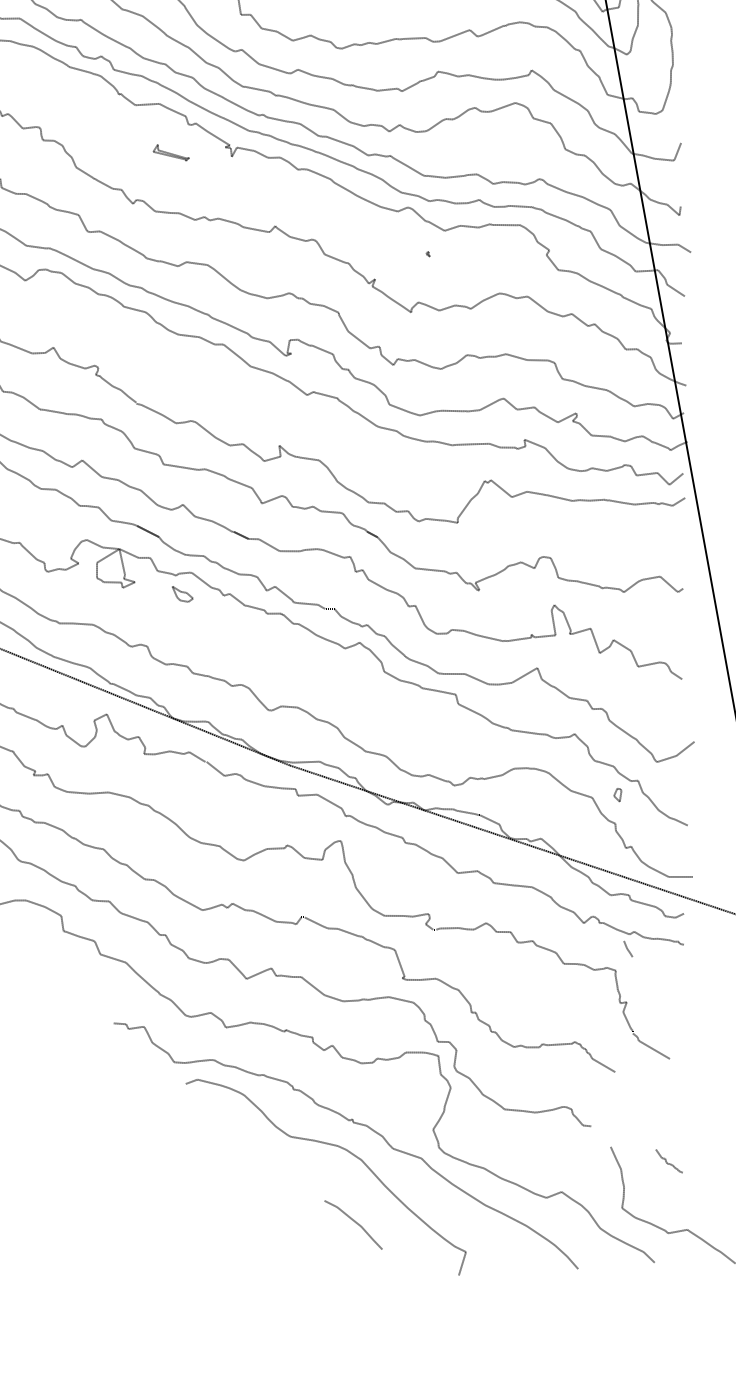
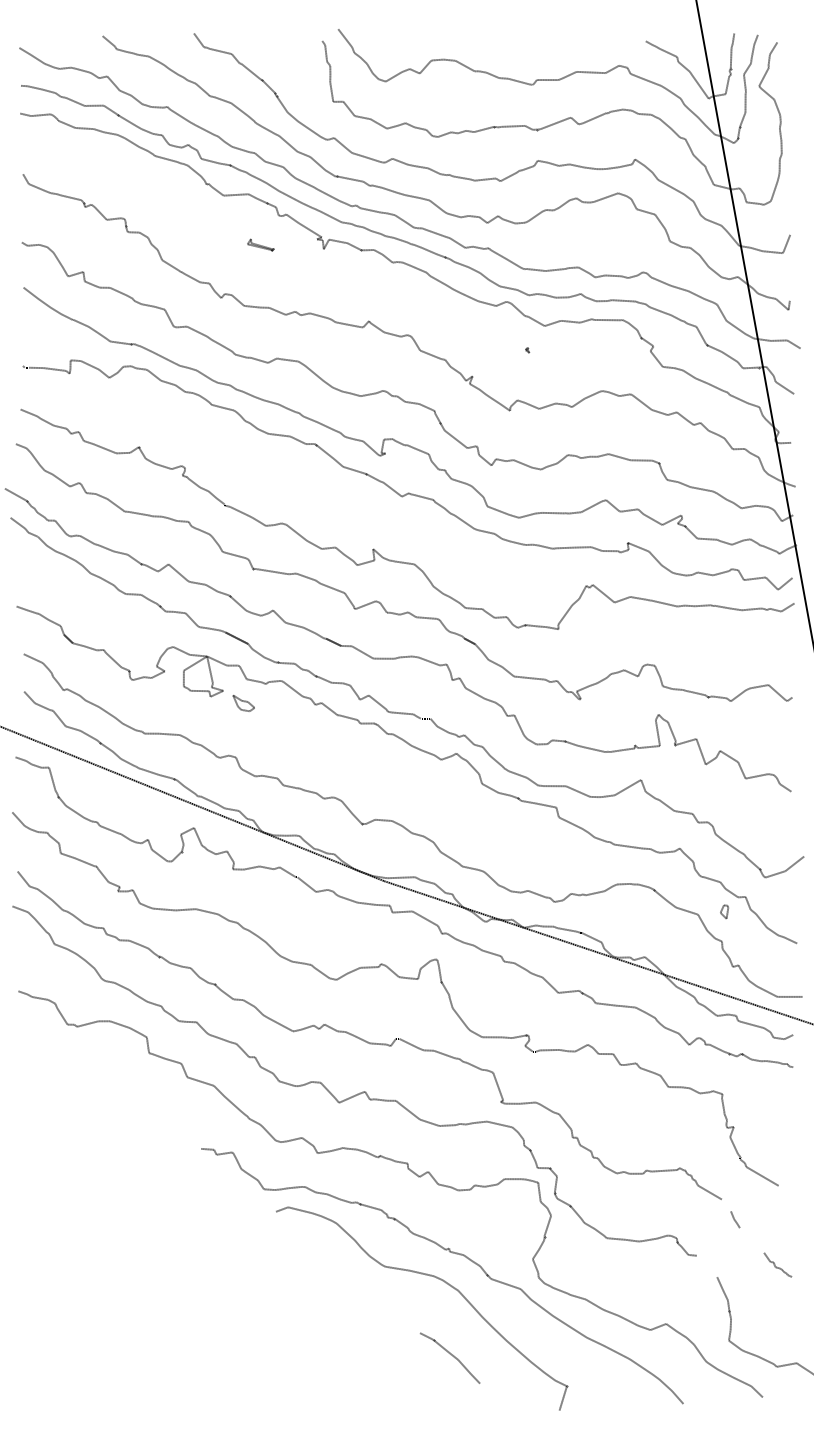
part: (170, 152) -> (260, 244), size x0.71
part: (182, 594) -> (243, 703), moved
line: (628, 948) -> (735, 1219), moved
curve: (666, 1160) -> (775, 1264), moved

